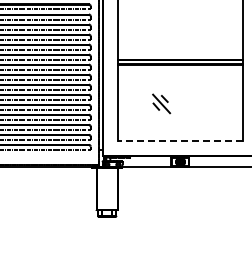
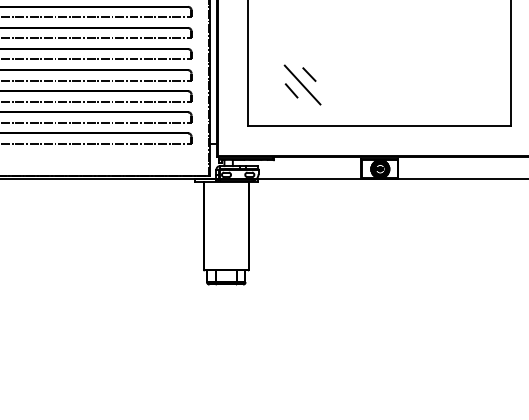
part: (161, 103) -> (302, 84), moved
line: (180, 141) -> (380, 126), dashed -> solid

